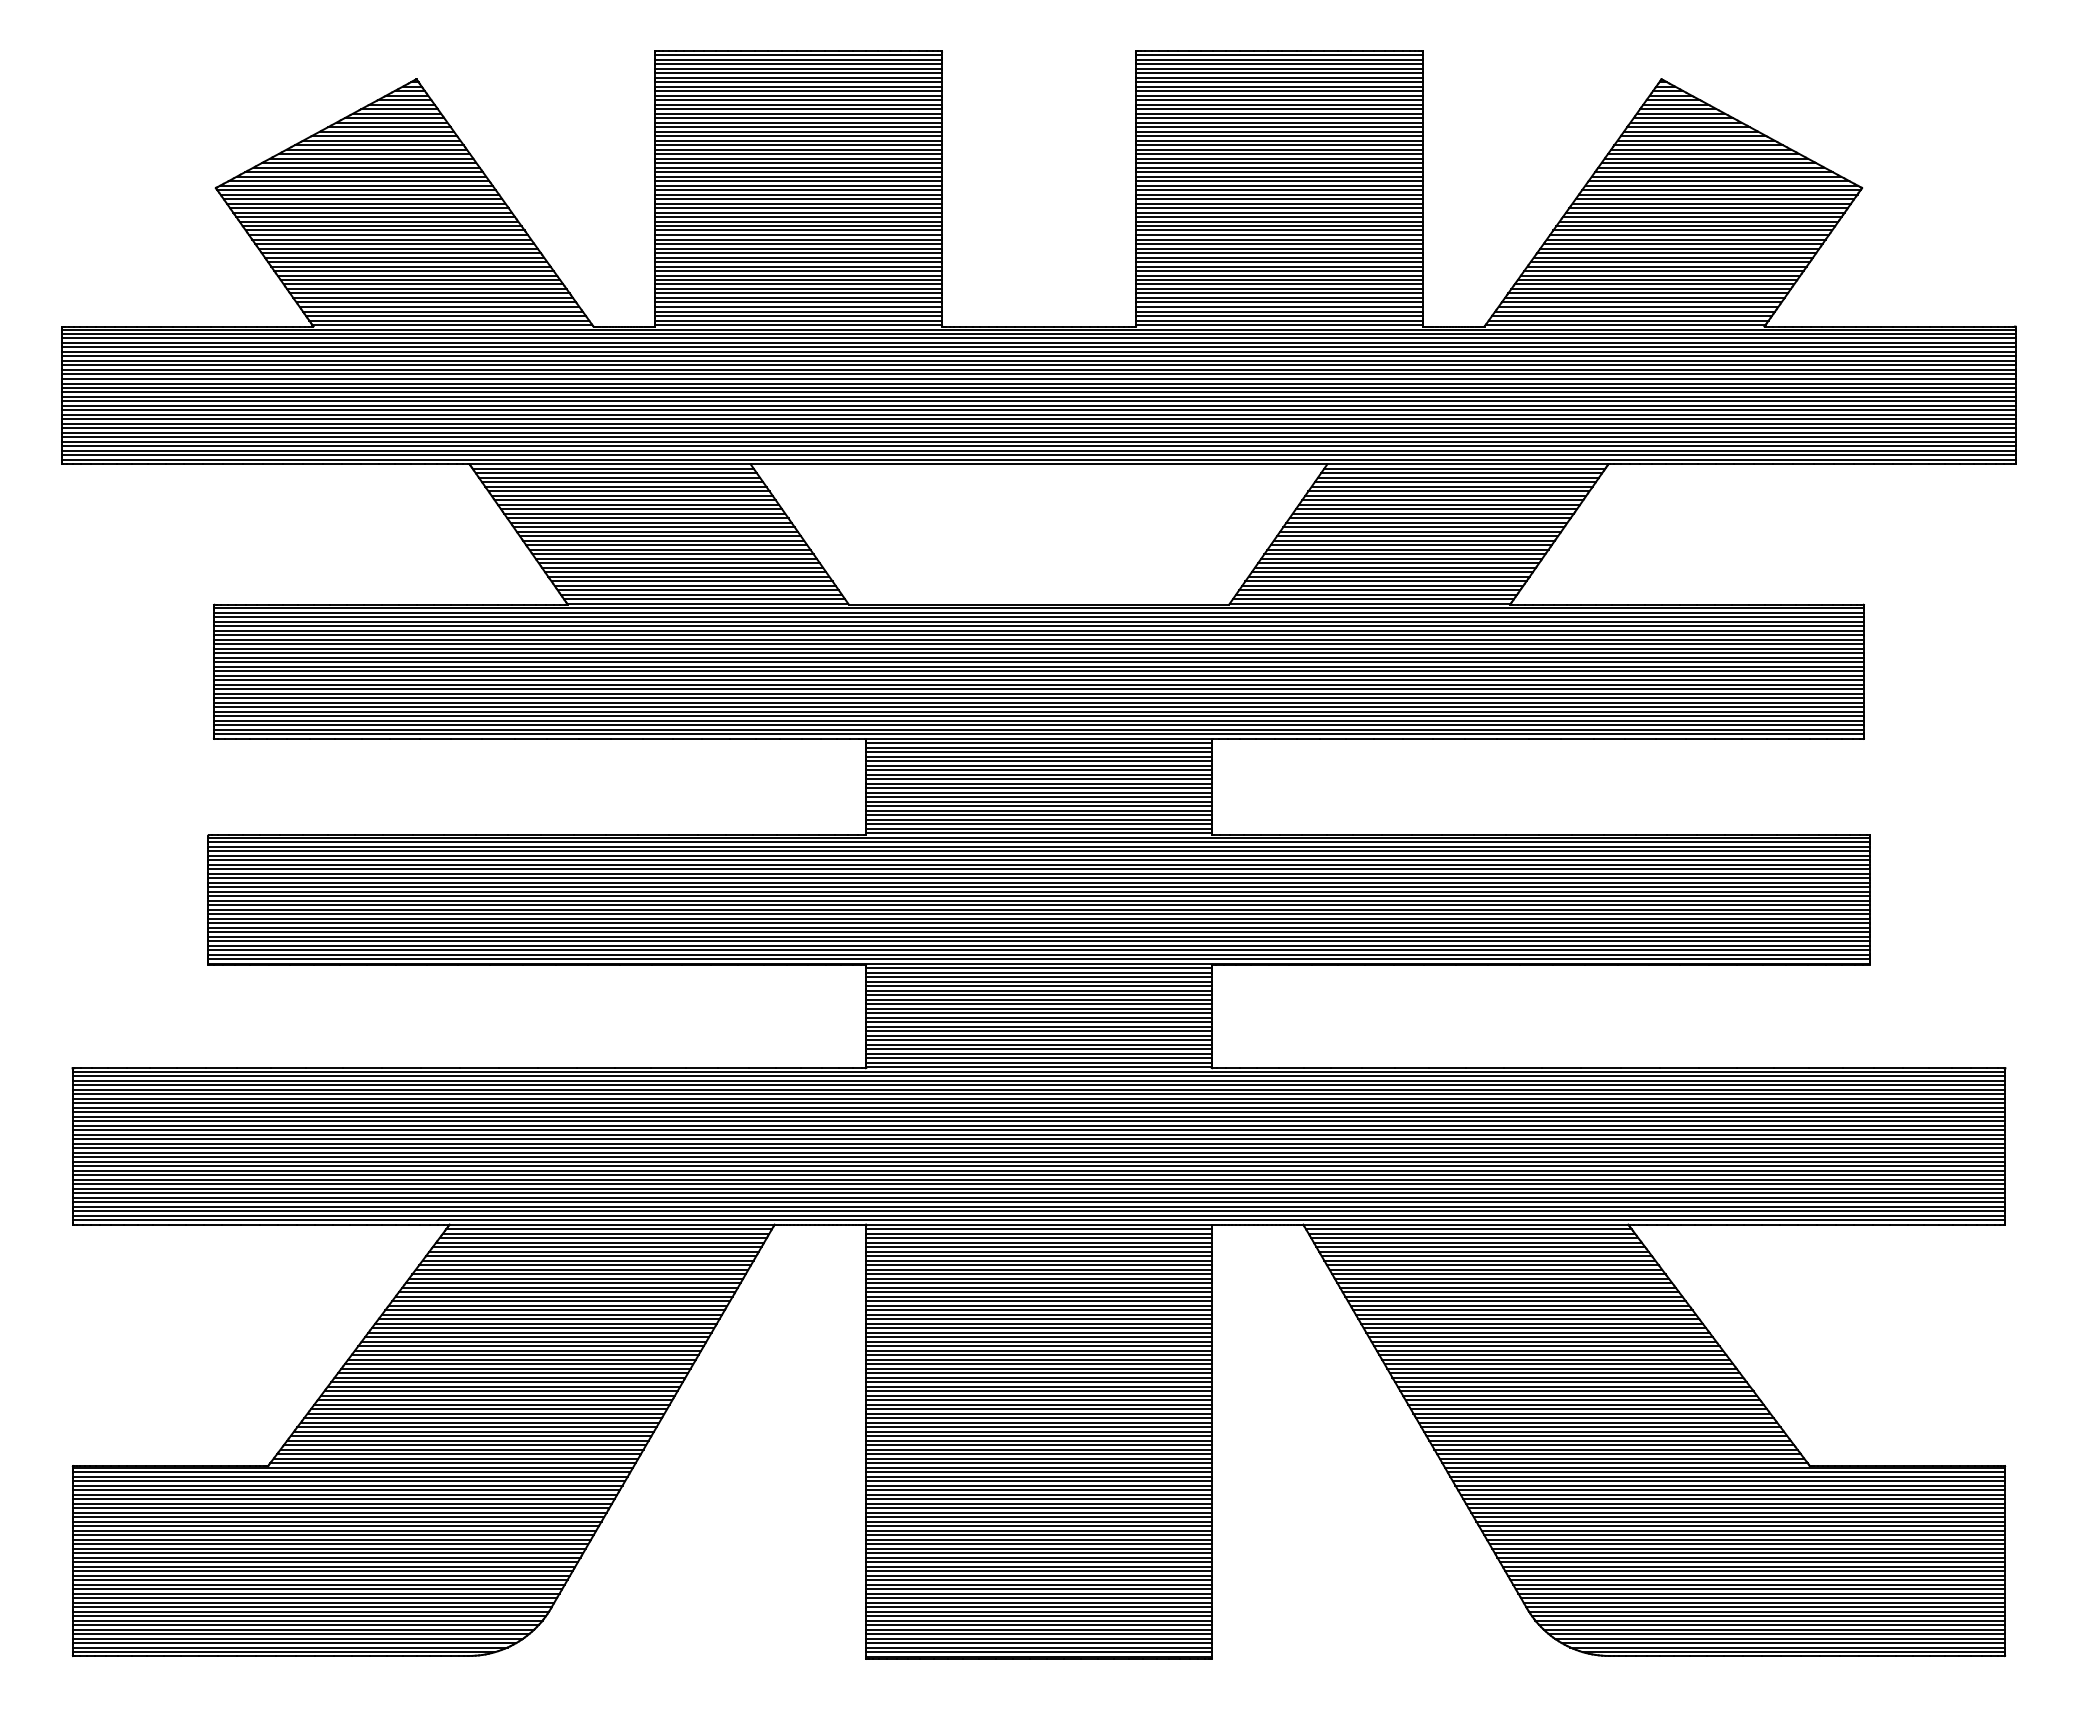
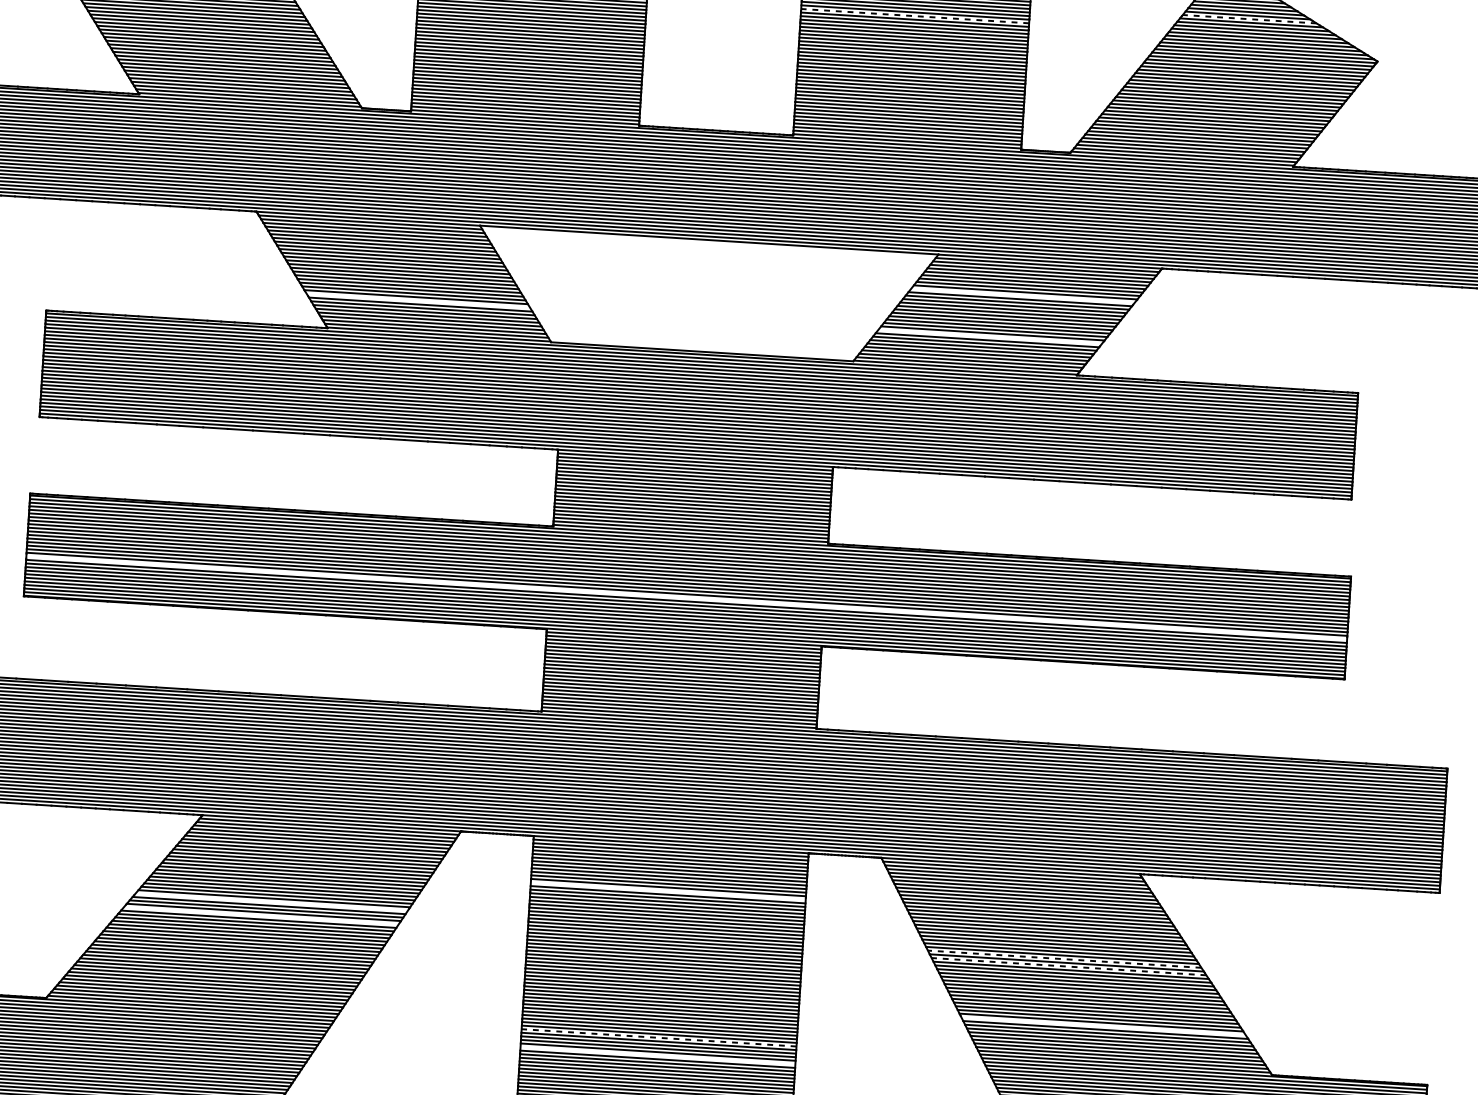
line: (1698, 145) -> (1249, 19), solid -> dashed
line: (1278, 167) -> (914, 16), solid -> dashed
line: (1435, 509) -> (1022, 295), removed
line: (679, 563) -> (418, 300), removed
line: (1398, 563) -> (990, 336), removed
line: (1038, 914) -> (686, 598), removed
line: (1038, 1283) -> (667, 891), removed
line: (542, 1328) -> (271, 902), removed
line: (1540, 1337) -> (1064, 959), solid -> dashed
line: (530, 1346) -> (260, 916), removed
line: (1546, 1346) -> (1068, 966), solid -> dashed
line: (1594, 1418) -> (1103, 1026), removed
line: (1039, 1467) -> (659, 1037), solid -> dashed
line: (1038, 1490) -> (657, 1056), removed

